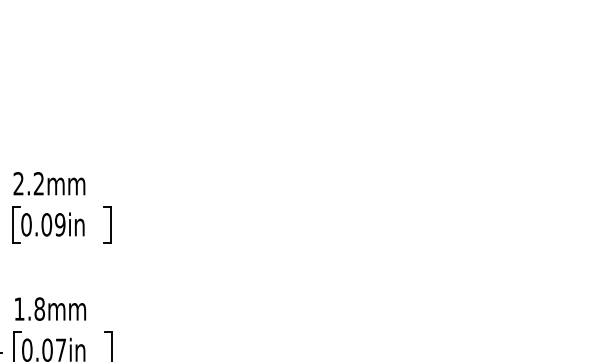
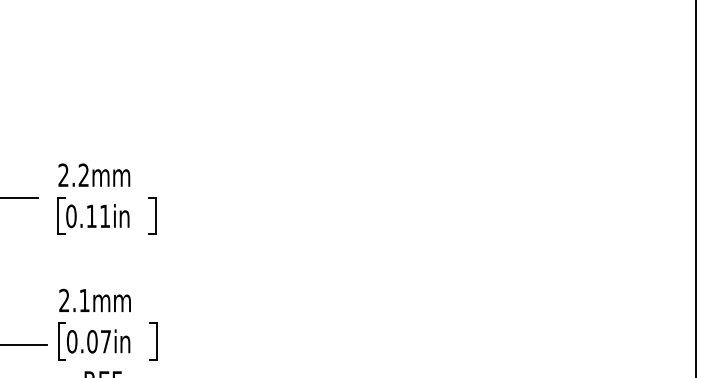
text: (53, 224) -> (98, 216), 0.09in -> 0.11in
text: (29, 308) -> (74, 300), 1.8mm -> 2.1mm

